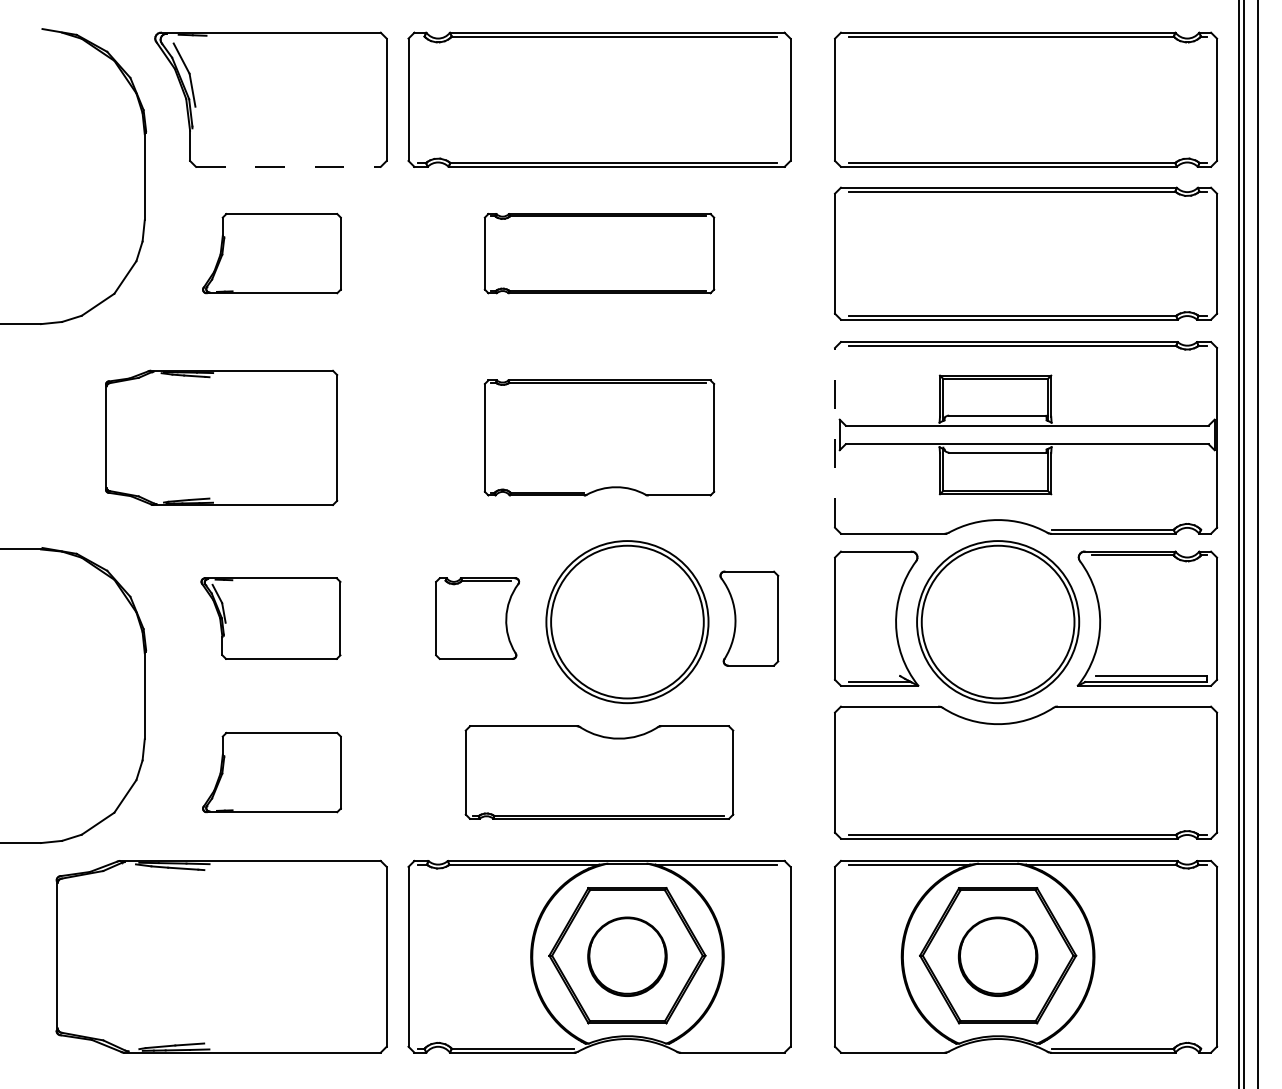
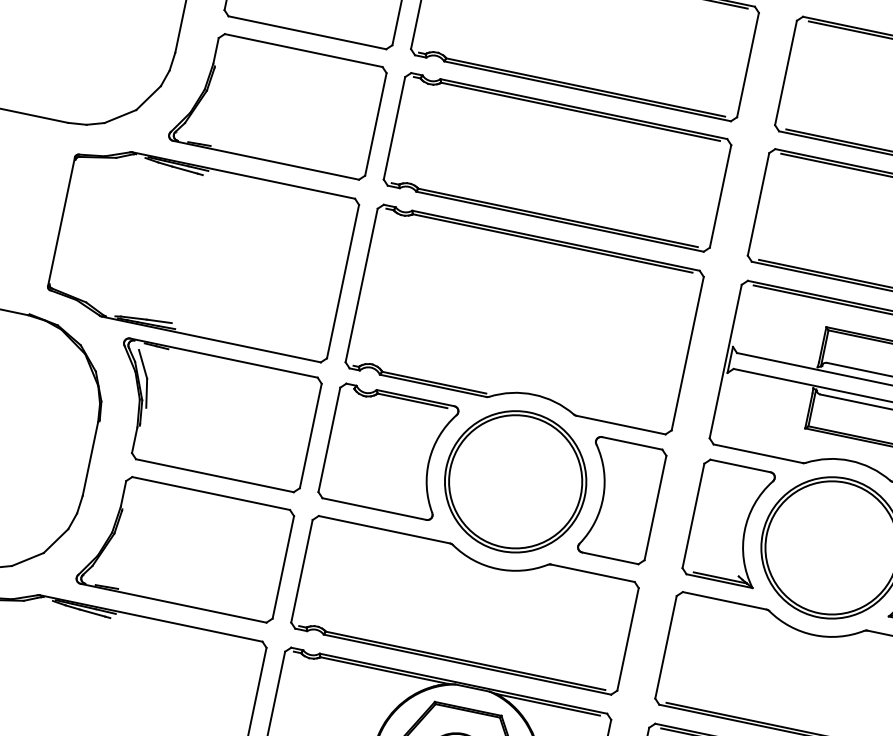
line: (288, 166) -> (307, 32), dashed -> solid
part: (271, 253) -> (277, 103), size x1.67
part: (599, 253) -> (557, 162), size x1.67
part: (221, 437) -> (202, 251), size x1.43
part: (599, 437) -> (524, 319), size x1.67
line: (835, 437) -> (726, 361), dashed -> solid
part: (270, 618) -> (211, 415), size x1.67
part: (477, 618) -> (388, 451), size x1.67
part: (749, 618) -> (620, 500), size x1.43
part: (271, 772) -> (185, 546), size x1.67
part: (599, 772) -> (464, 605), size x1.43

